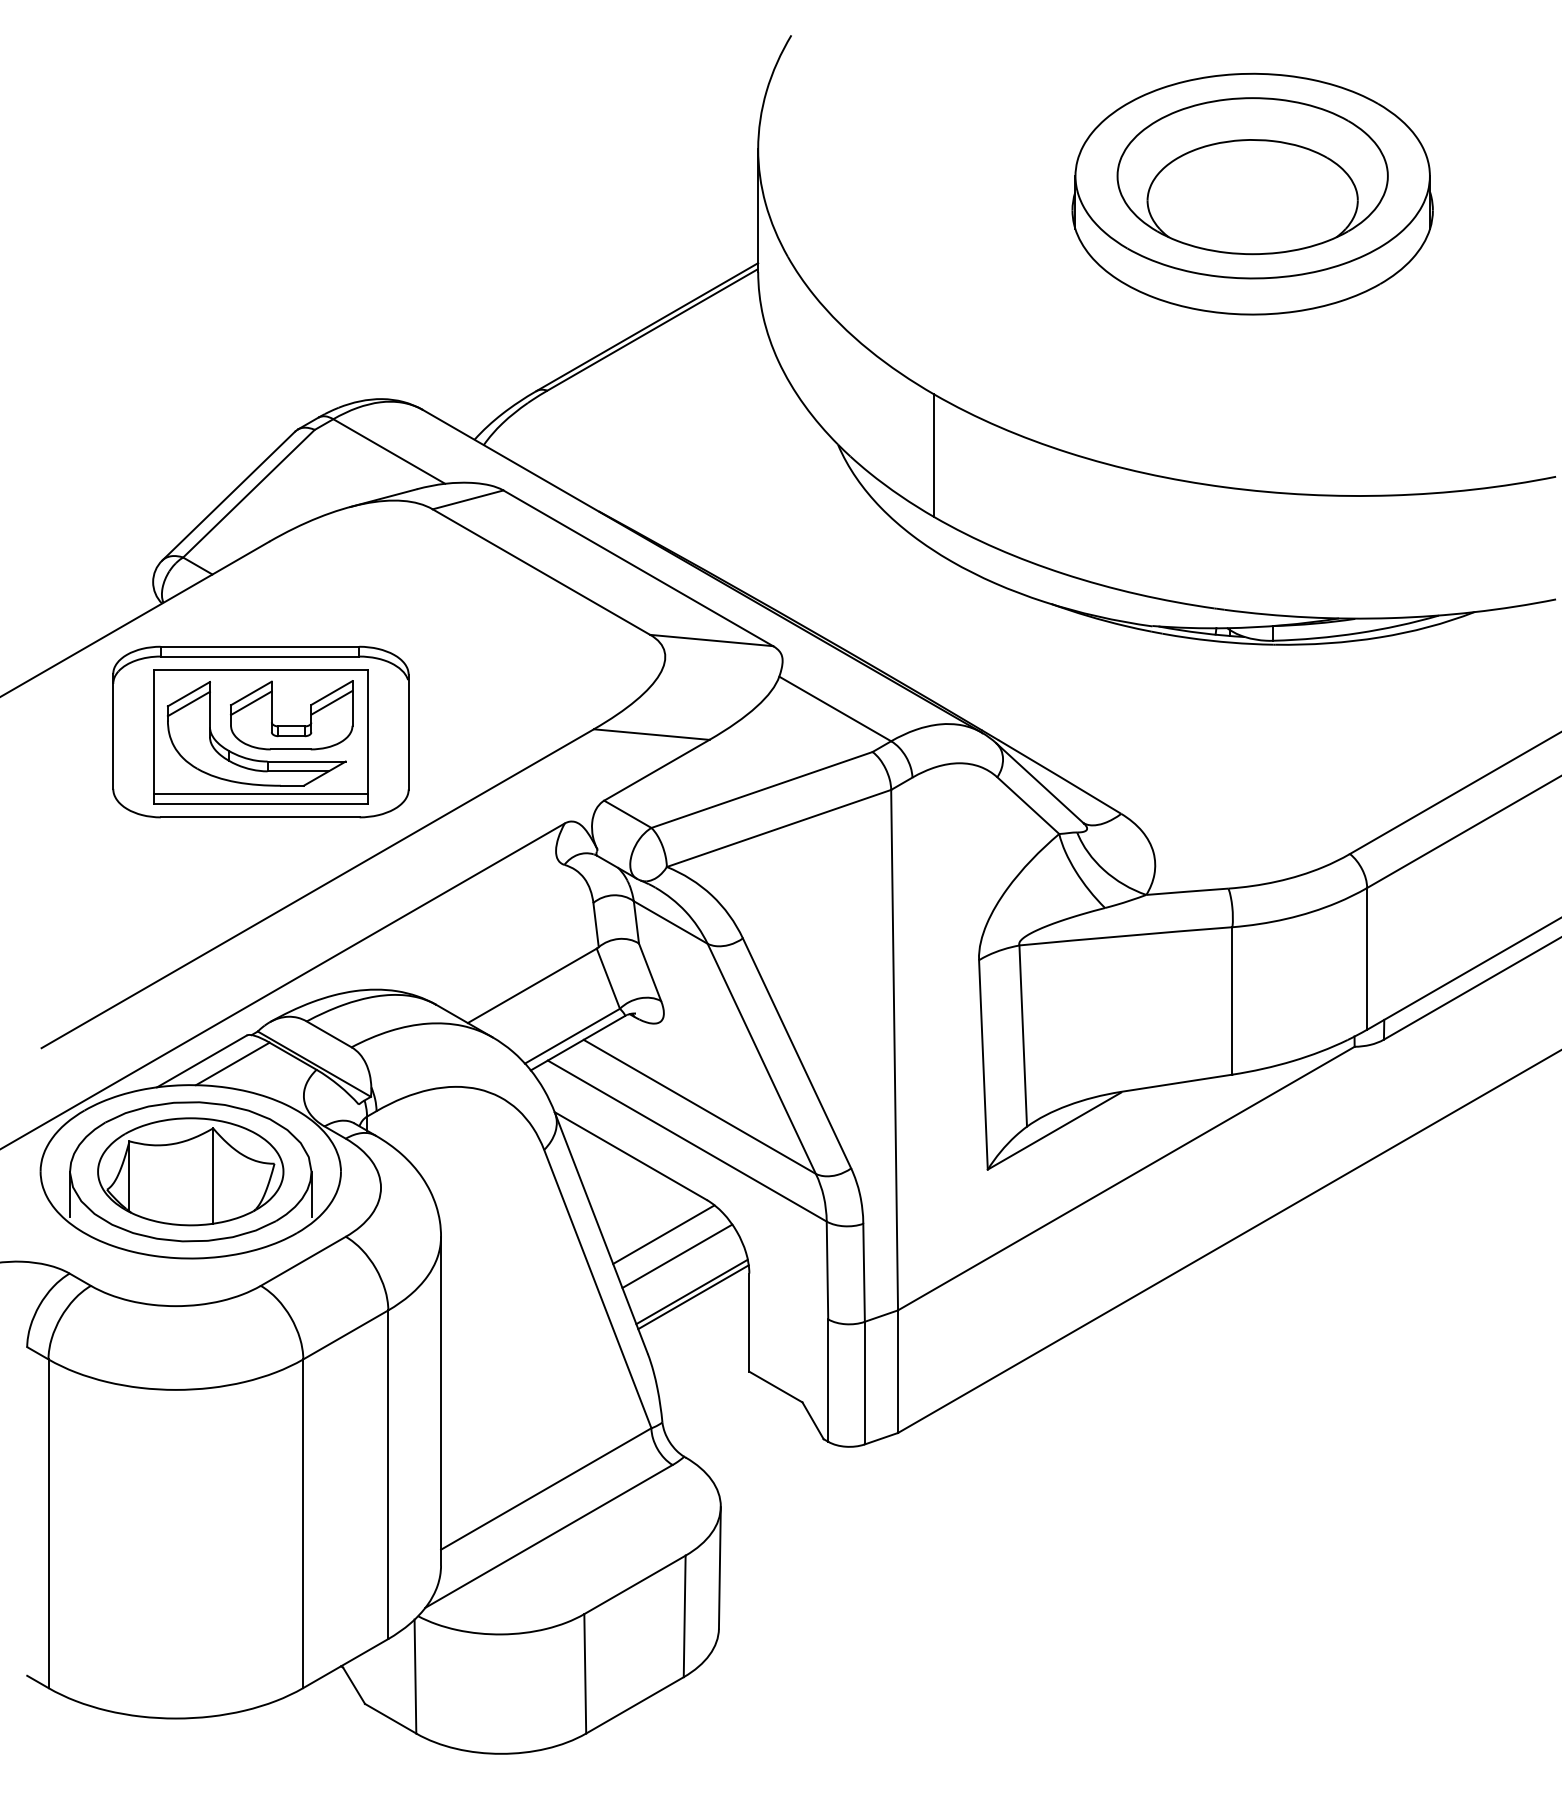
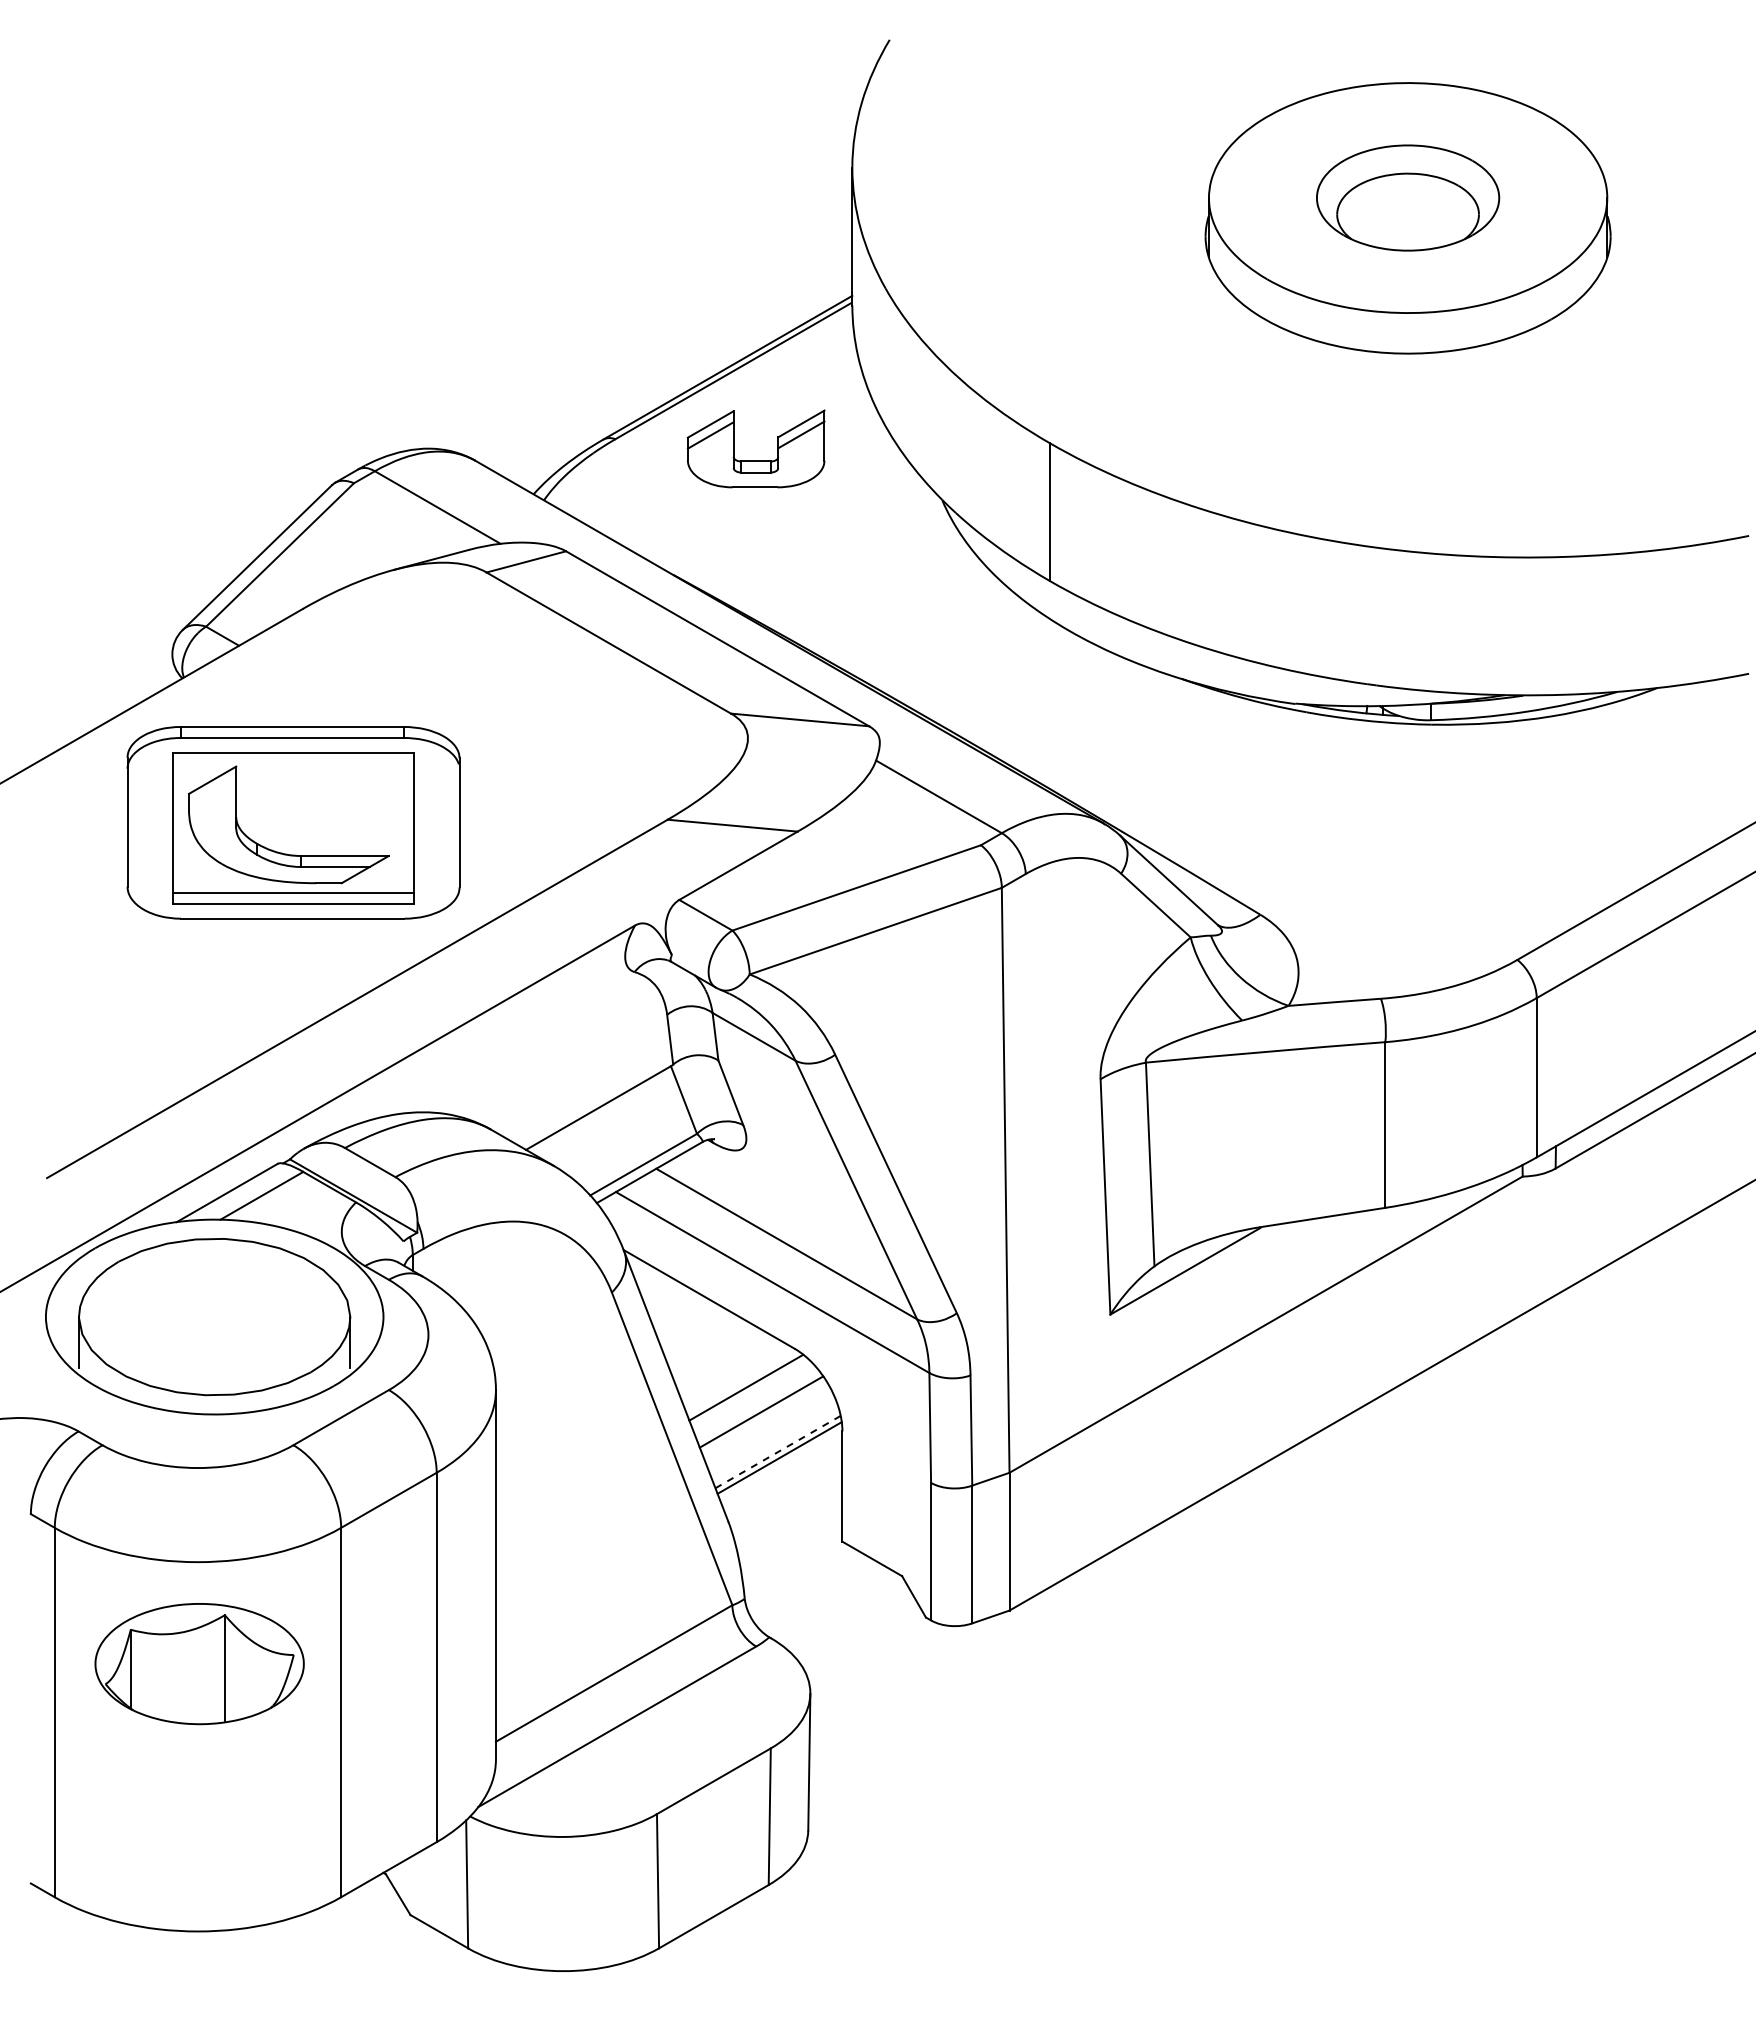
part: (1252, 175) -> (1407, 197), size x0.6
line: (188, 703) -> (212, 790), removed
part: (291, 726) -> (755, 461), moved
part: (190, 1172) -> (199, 1664), moved
line: (692, 1291) -> (778, 1451), solid -> dashed

